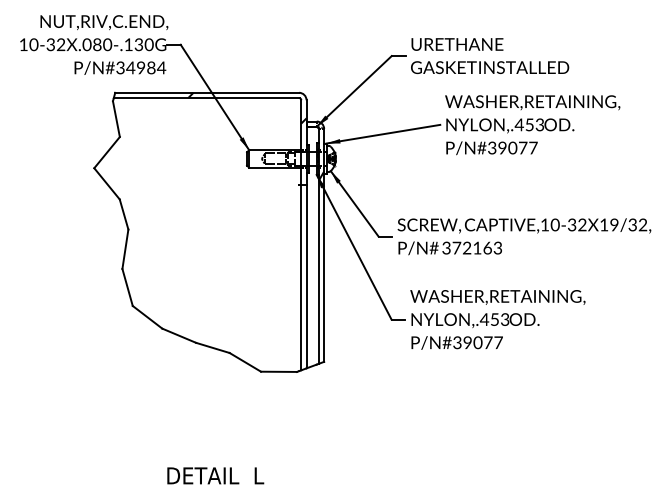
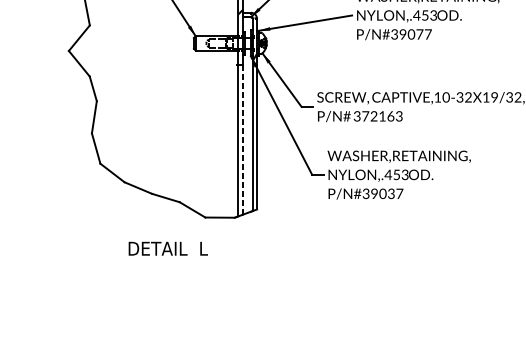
line: (306, 276) -> (242, 139), solid -> dashed
text: (488, 342) -> (391, 193), P/N#39077 -> P/N#39037
text: (215, 475) -> (168, 248), moved

